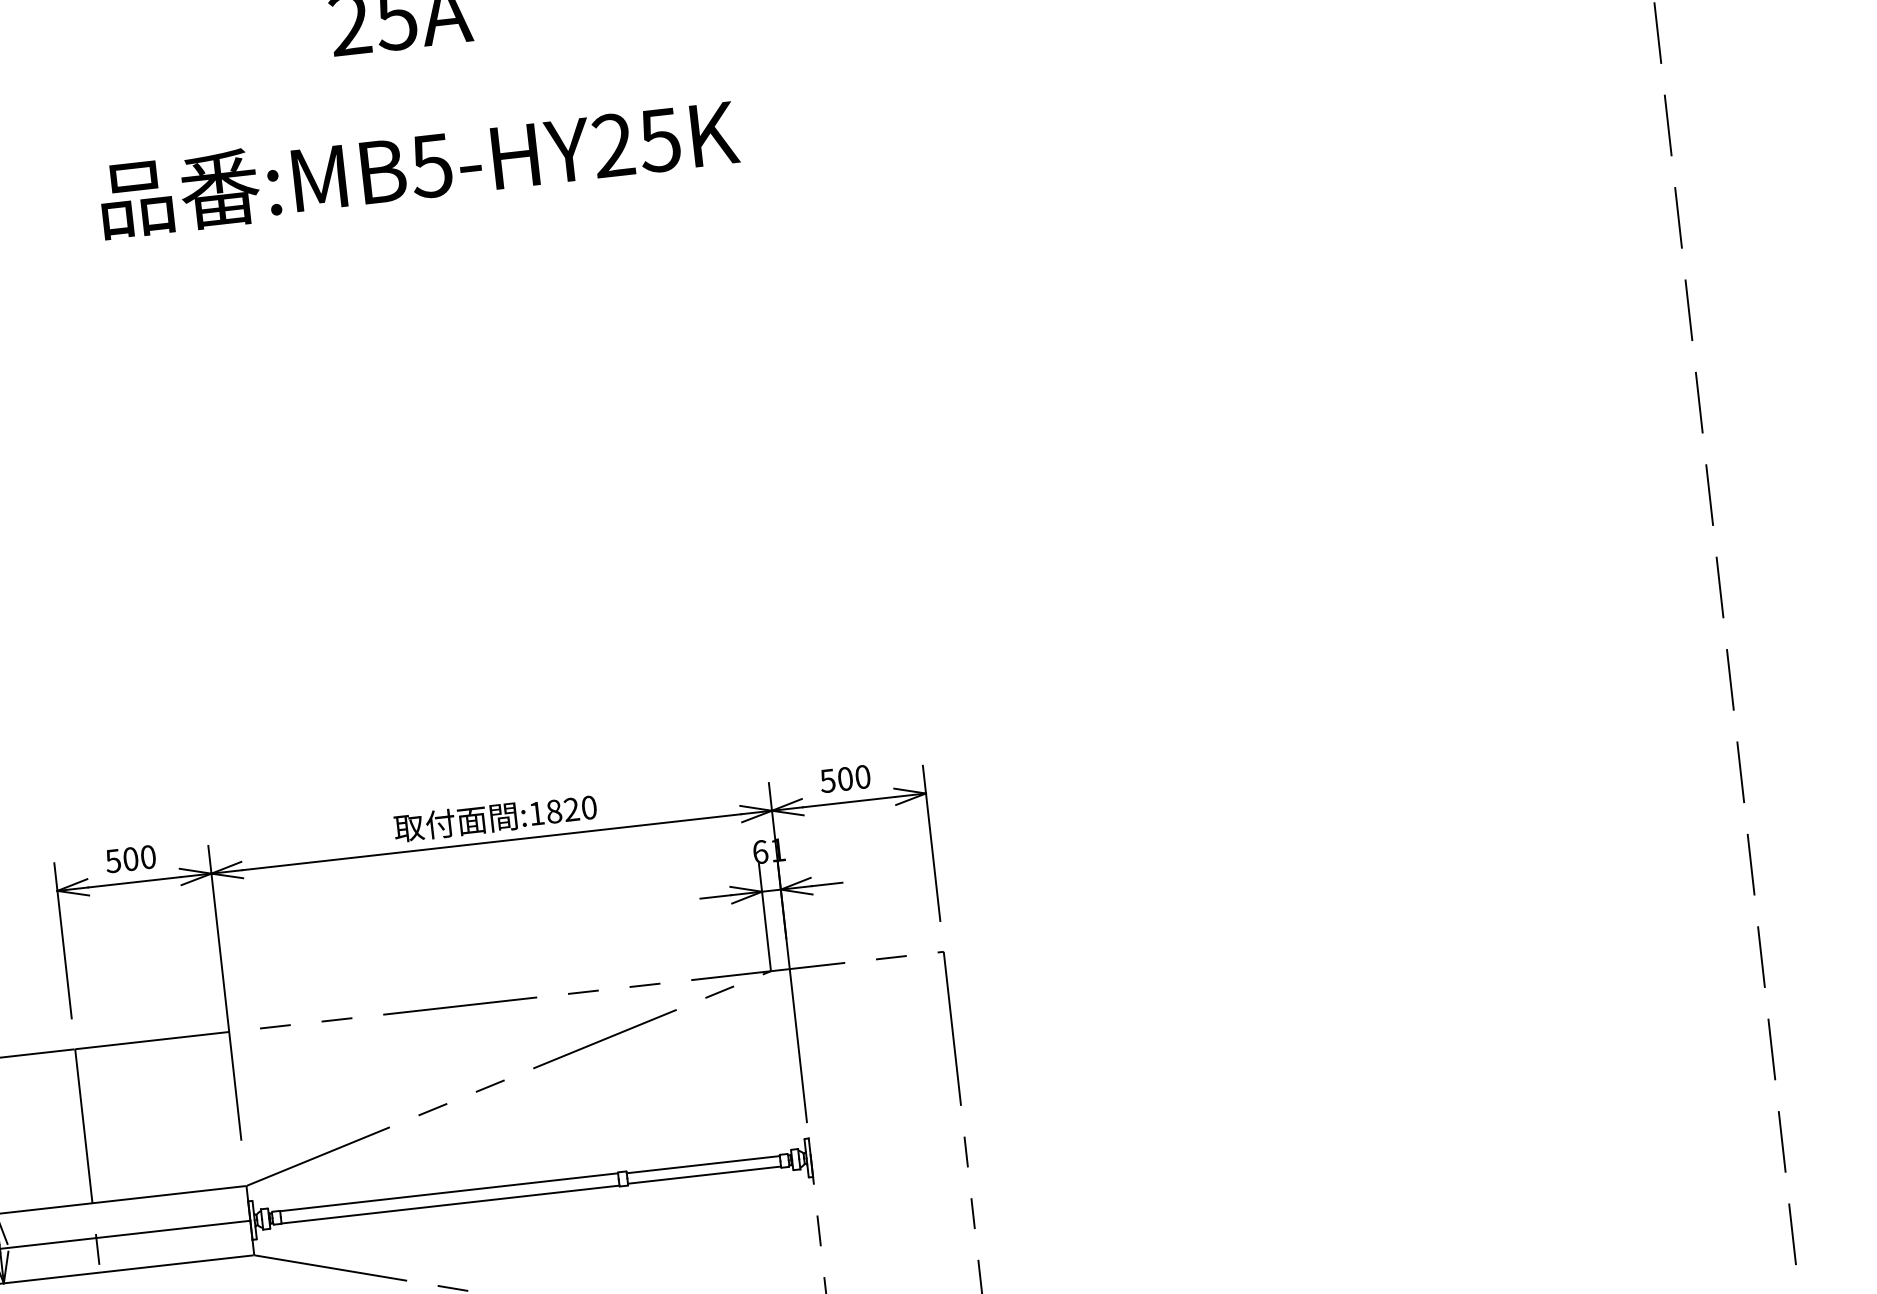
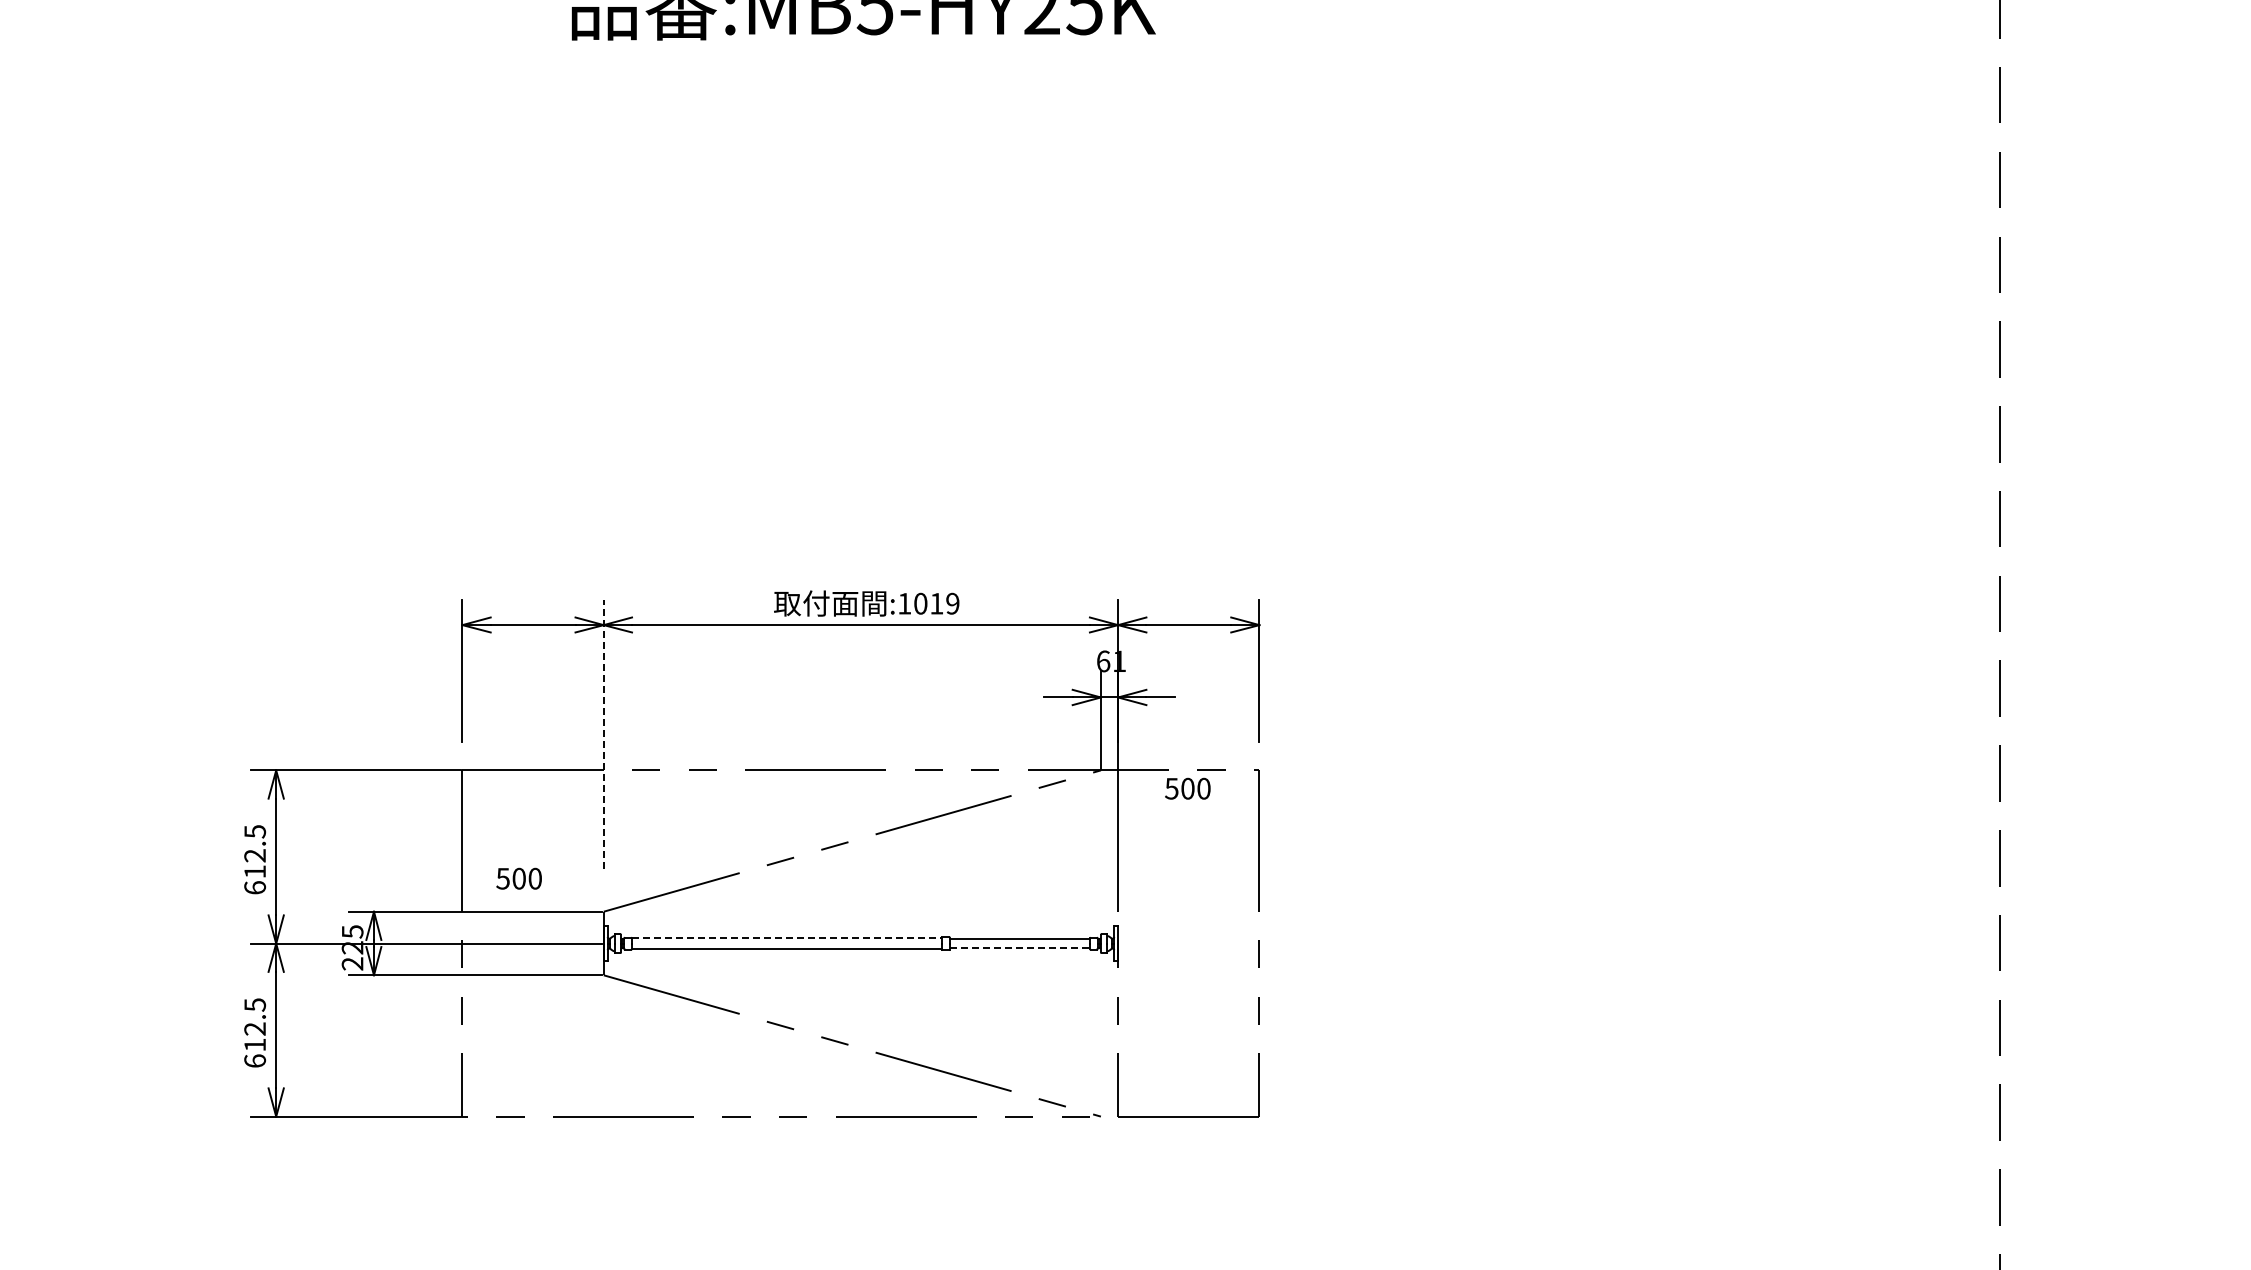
text: (844, 778) -> (1187, 788), moved
text: (571, 809) -> (936, 603), :1820 -> :1019
text: (130, 858) -> (518, 878), moved
line: (224, 992) -> (603, 734), solid -> dashed
line: (705, 1175) -> (1020, 948), solid -> dashed
line: (449, 1192) -> (787, 938), solid -> dashed

